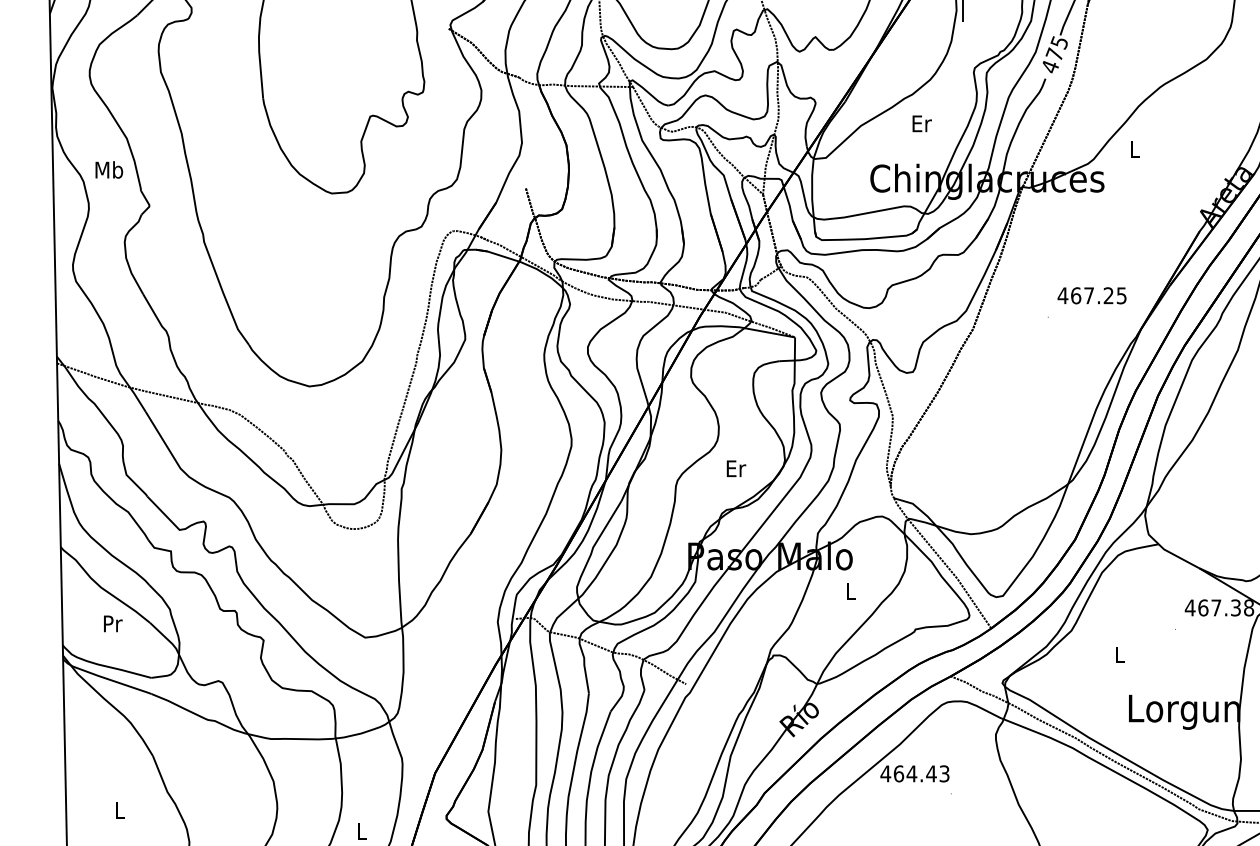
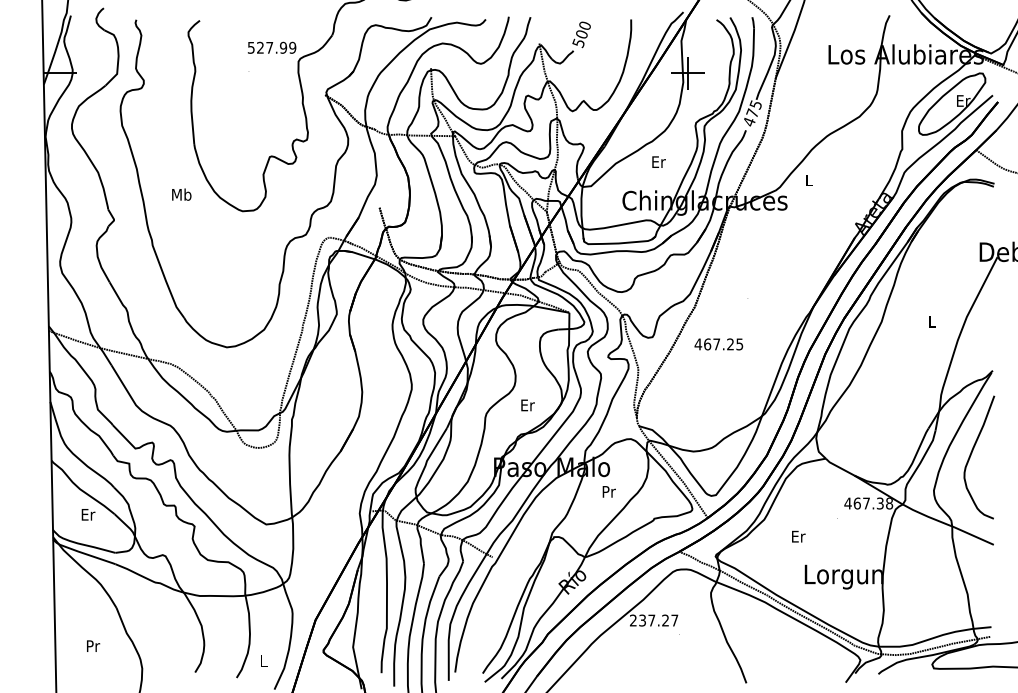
text: (108, 169) -> (181, 194), moved
text: (1091, 295) -> (718, 344), moved
text: (850, 590) -> (608, 491), L -> Pr
text: (113, 623) -> (88, 514), Pr -> Er
text: (1119, 654) -> (798, 536), L -> Er
text: (914, 773) -> (653, 620), 464.43 -> 237.27
text: (120, 809) -> (93, 645), L -> Pr

